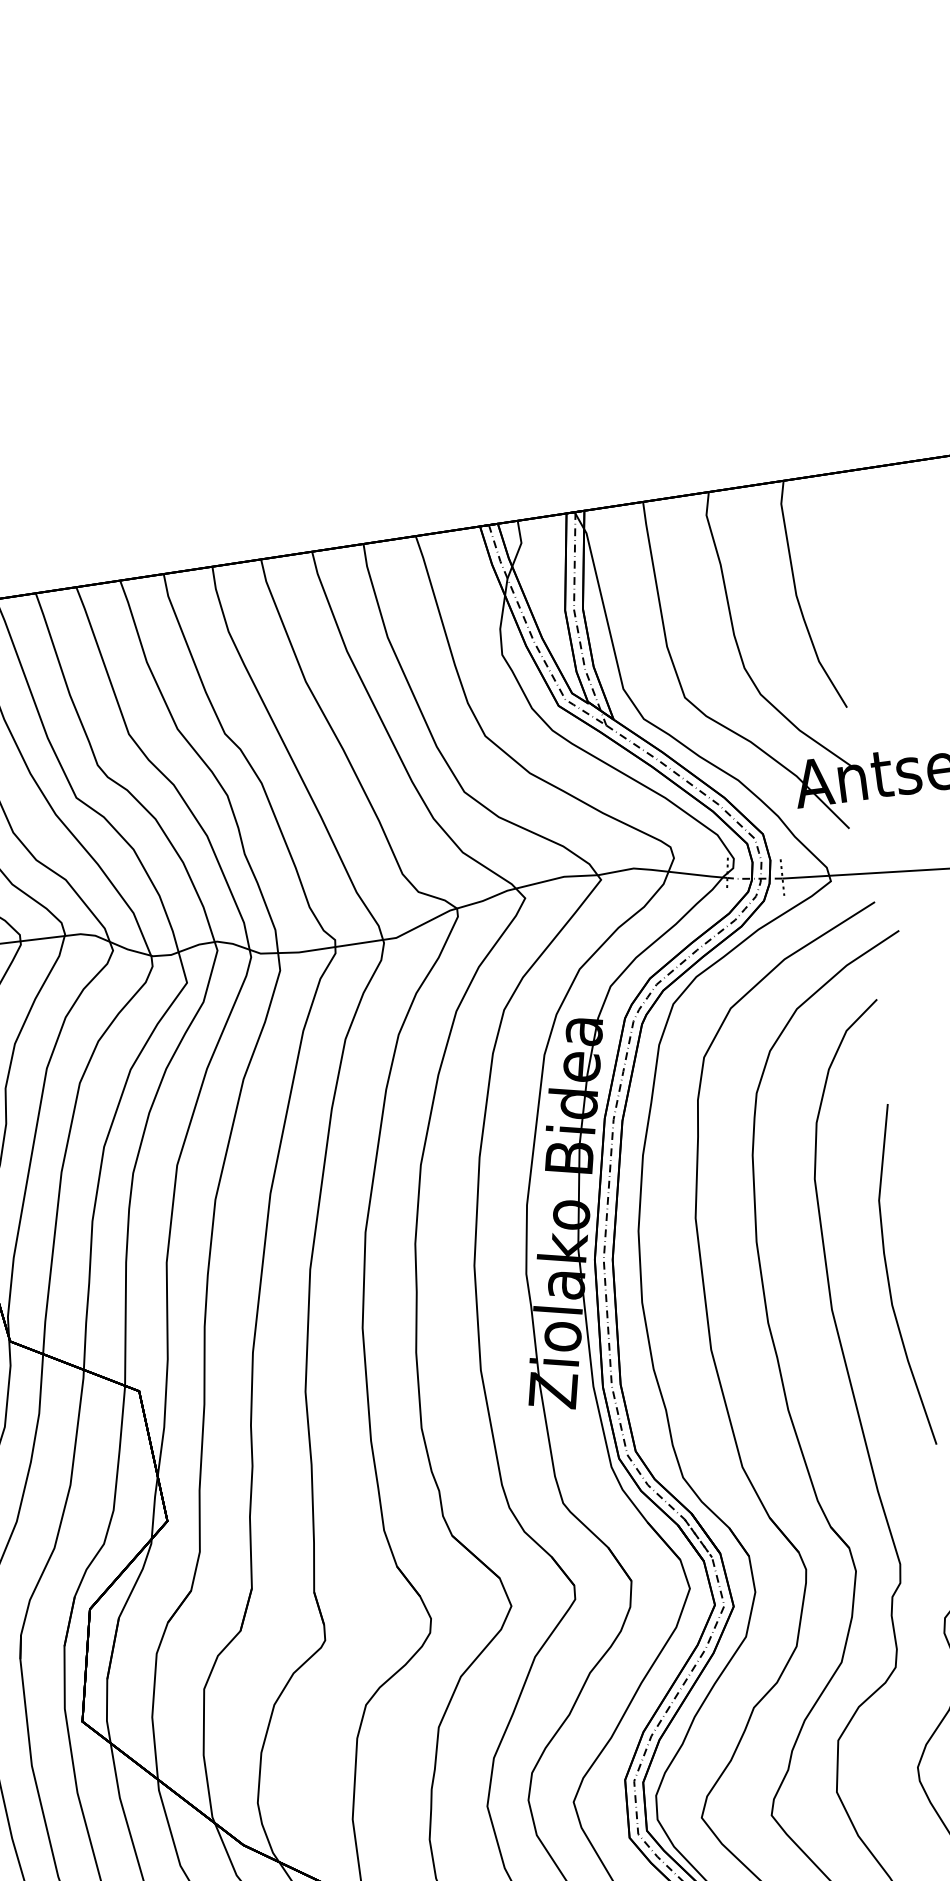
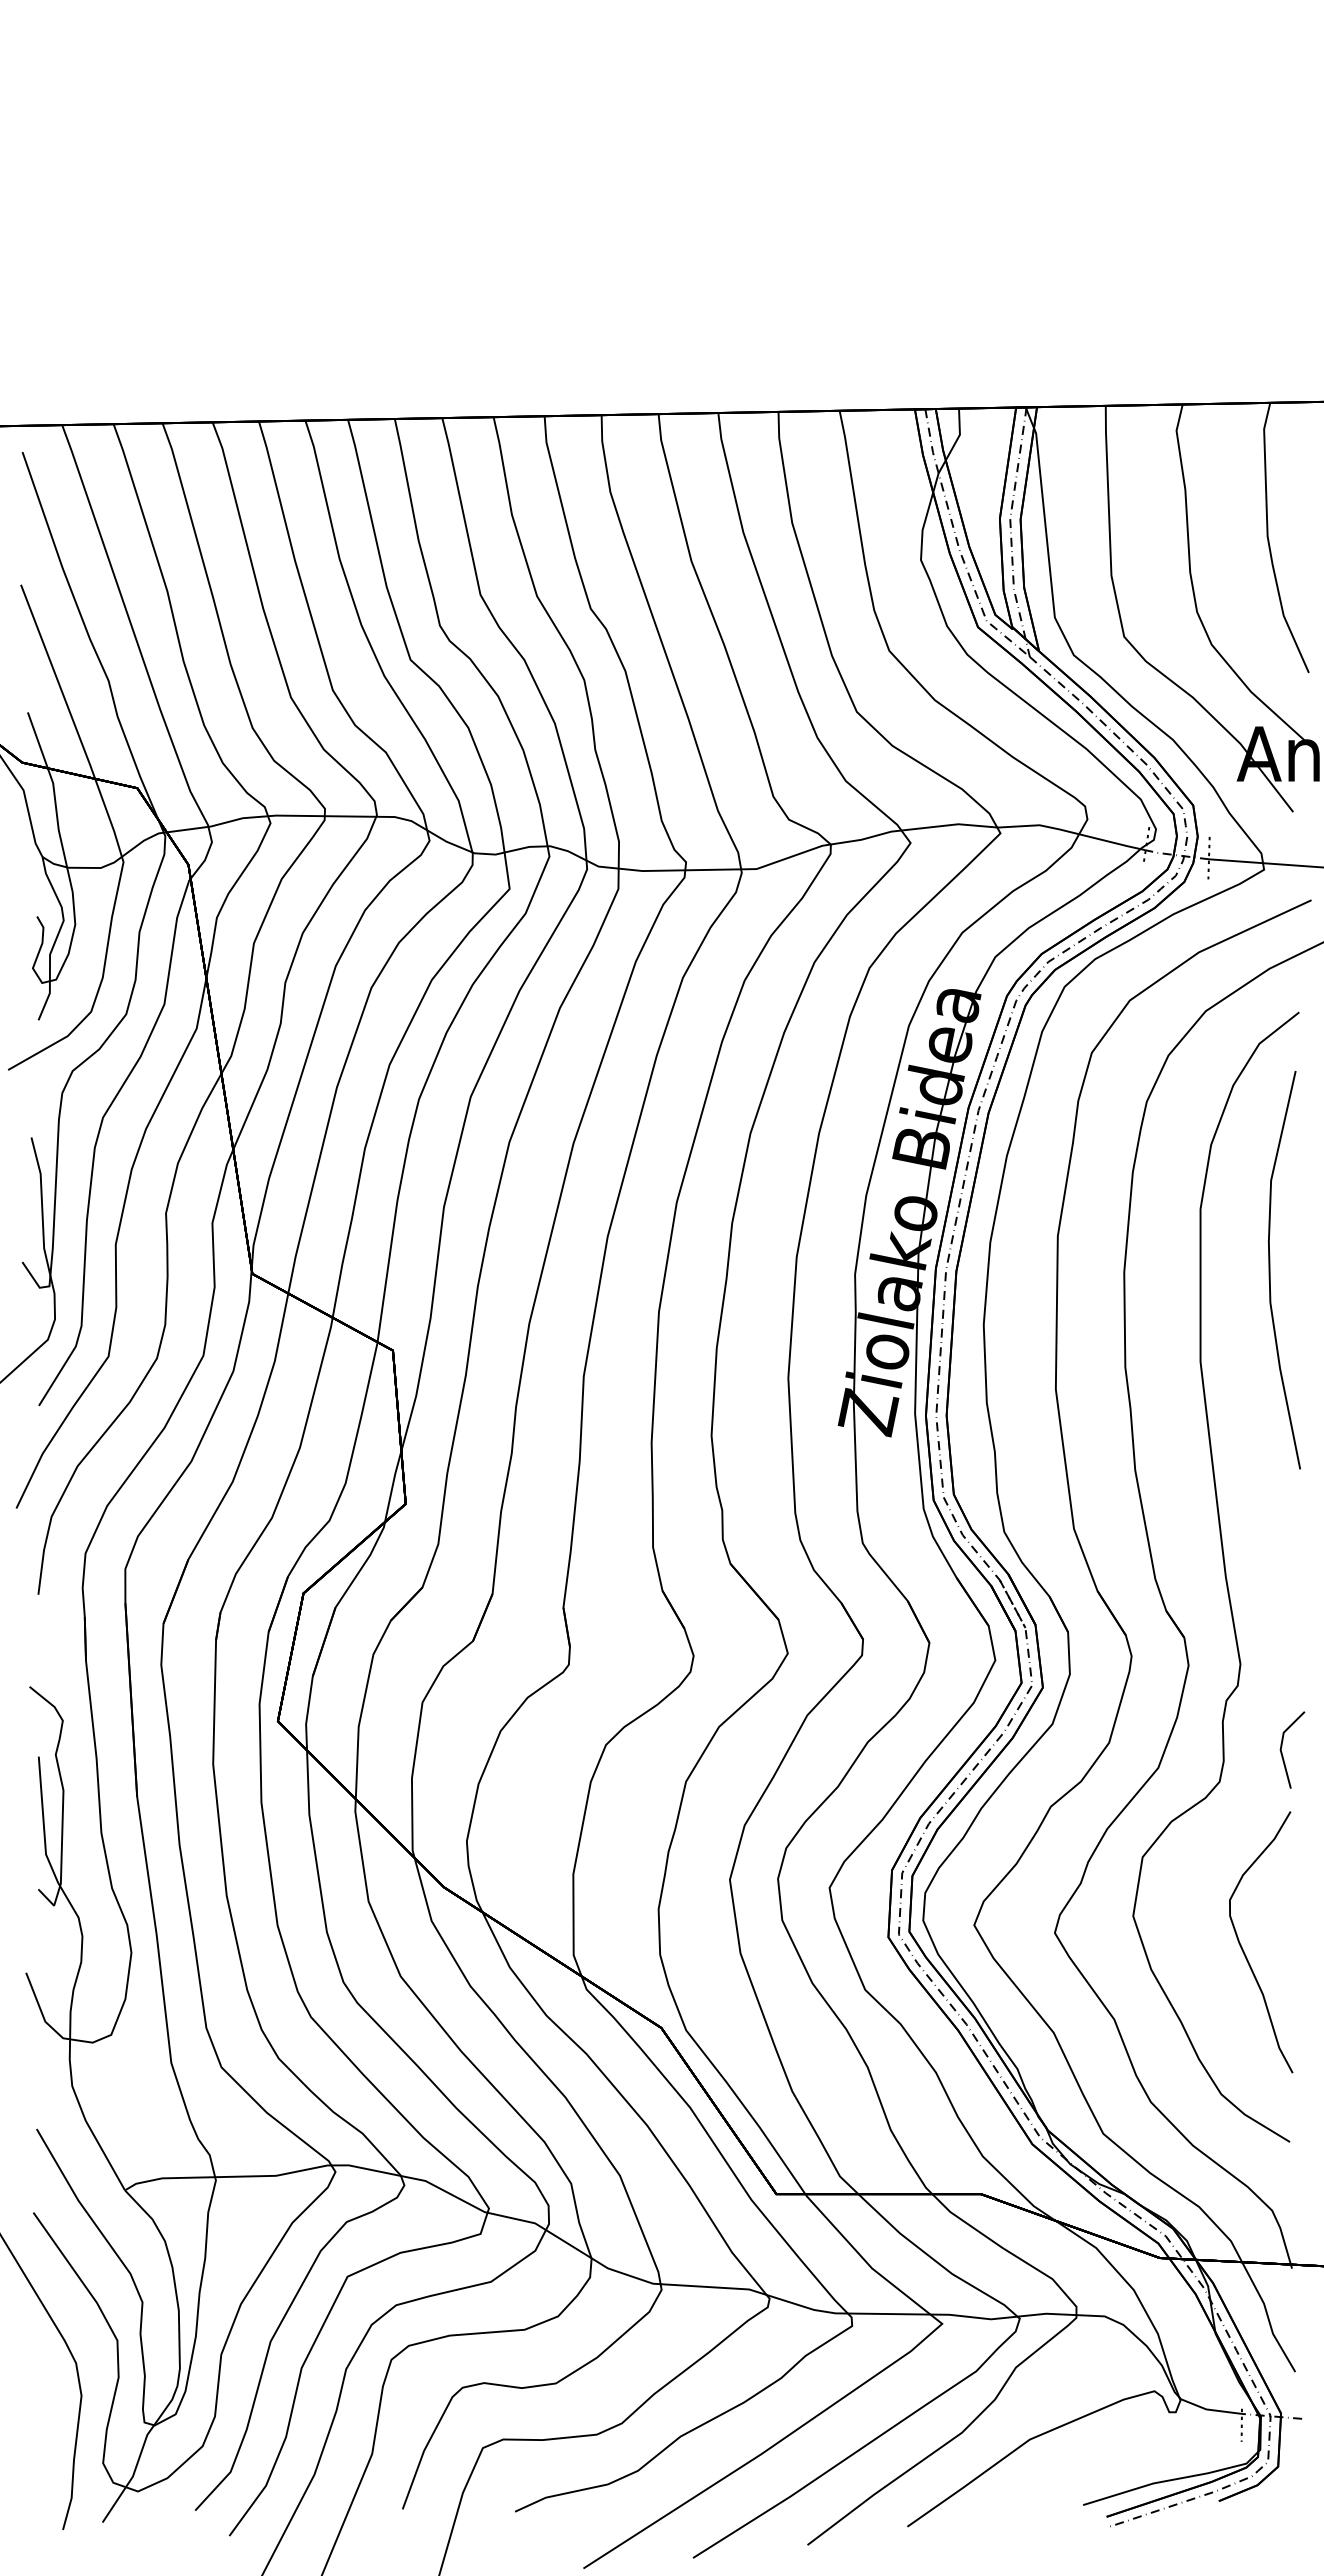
curve: (888, 1277) -> (1270, 1270), moved

